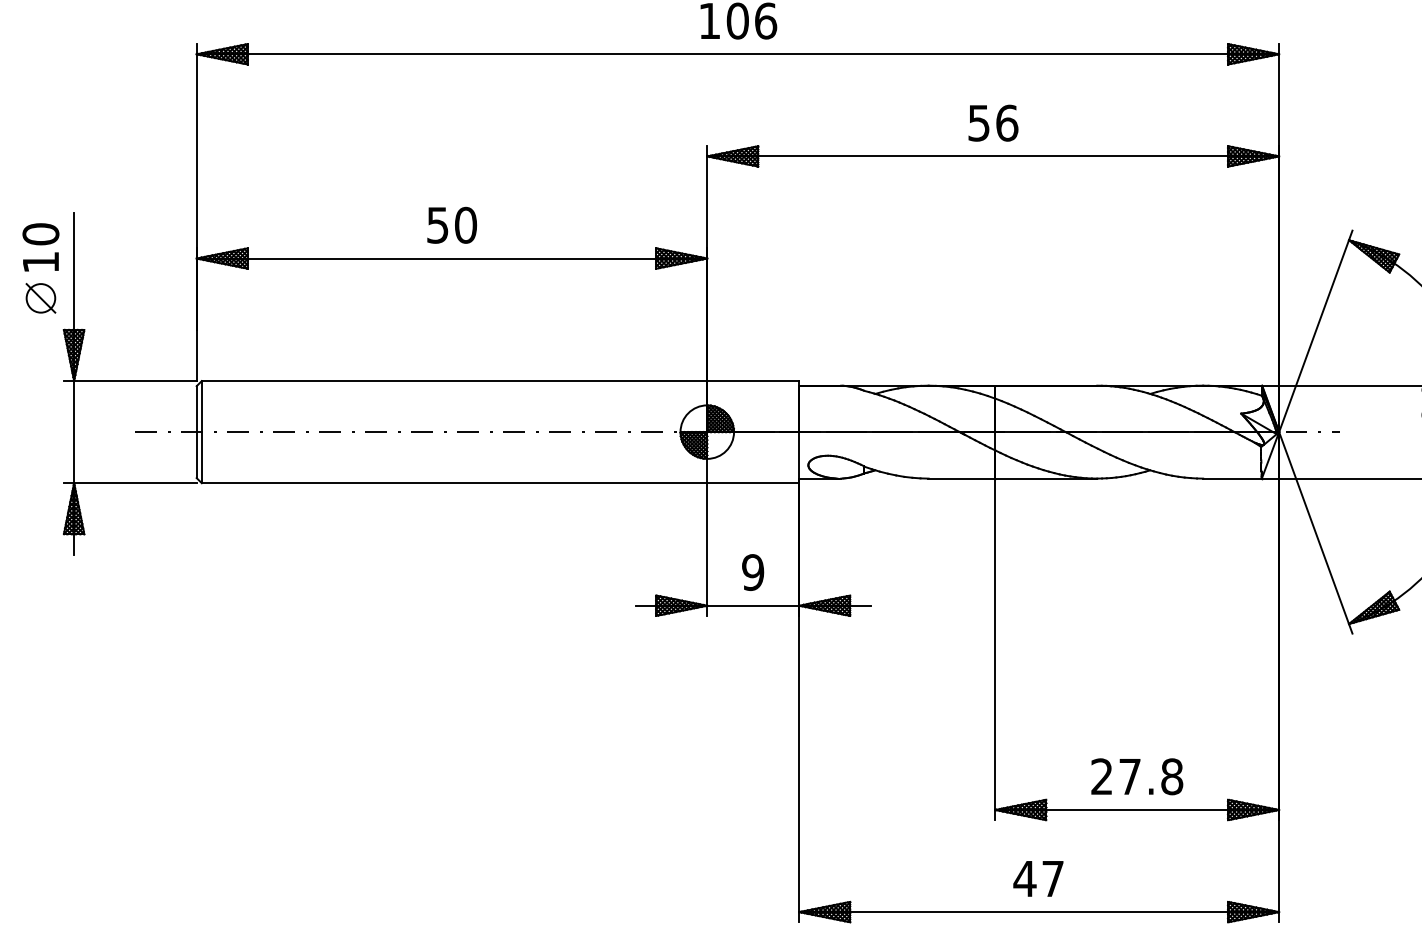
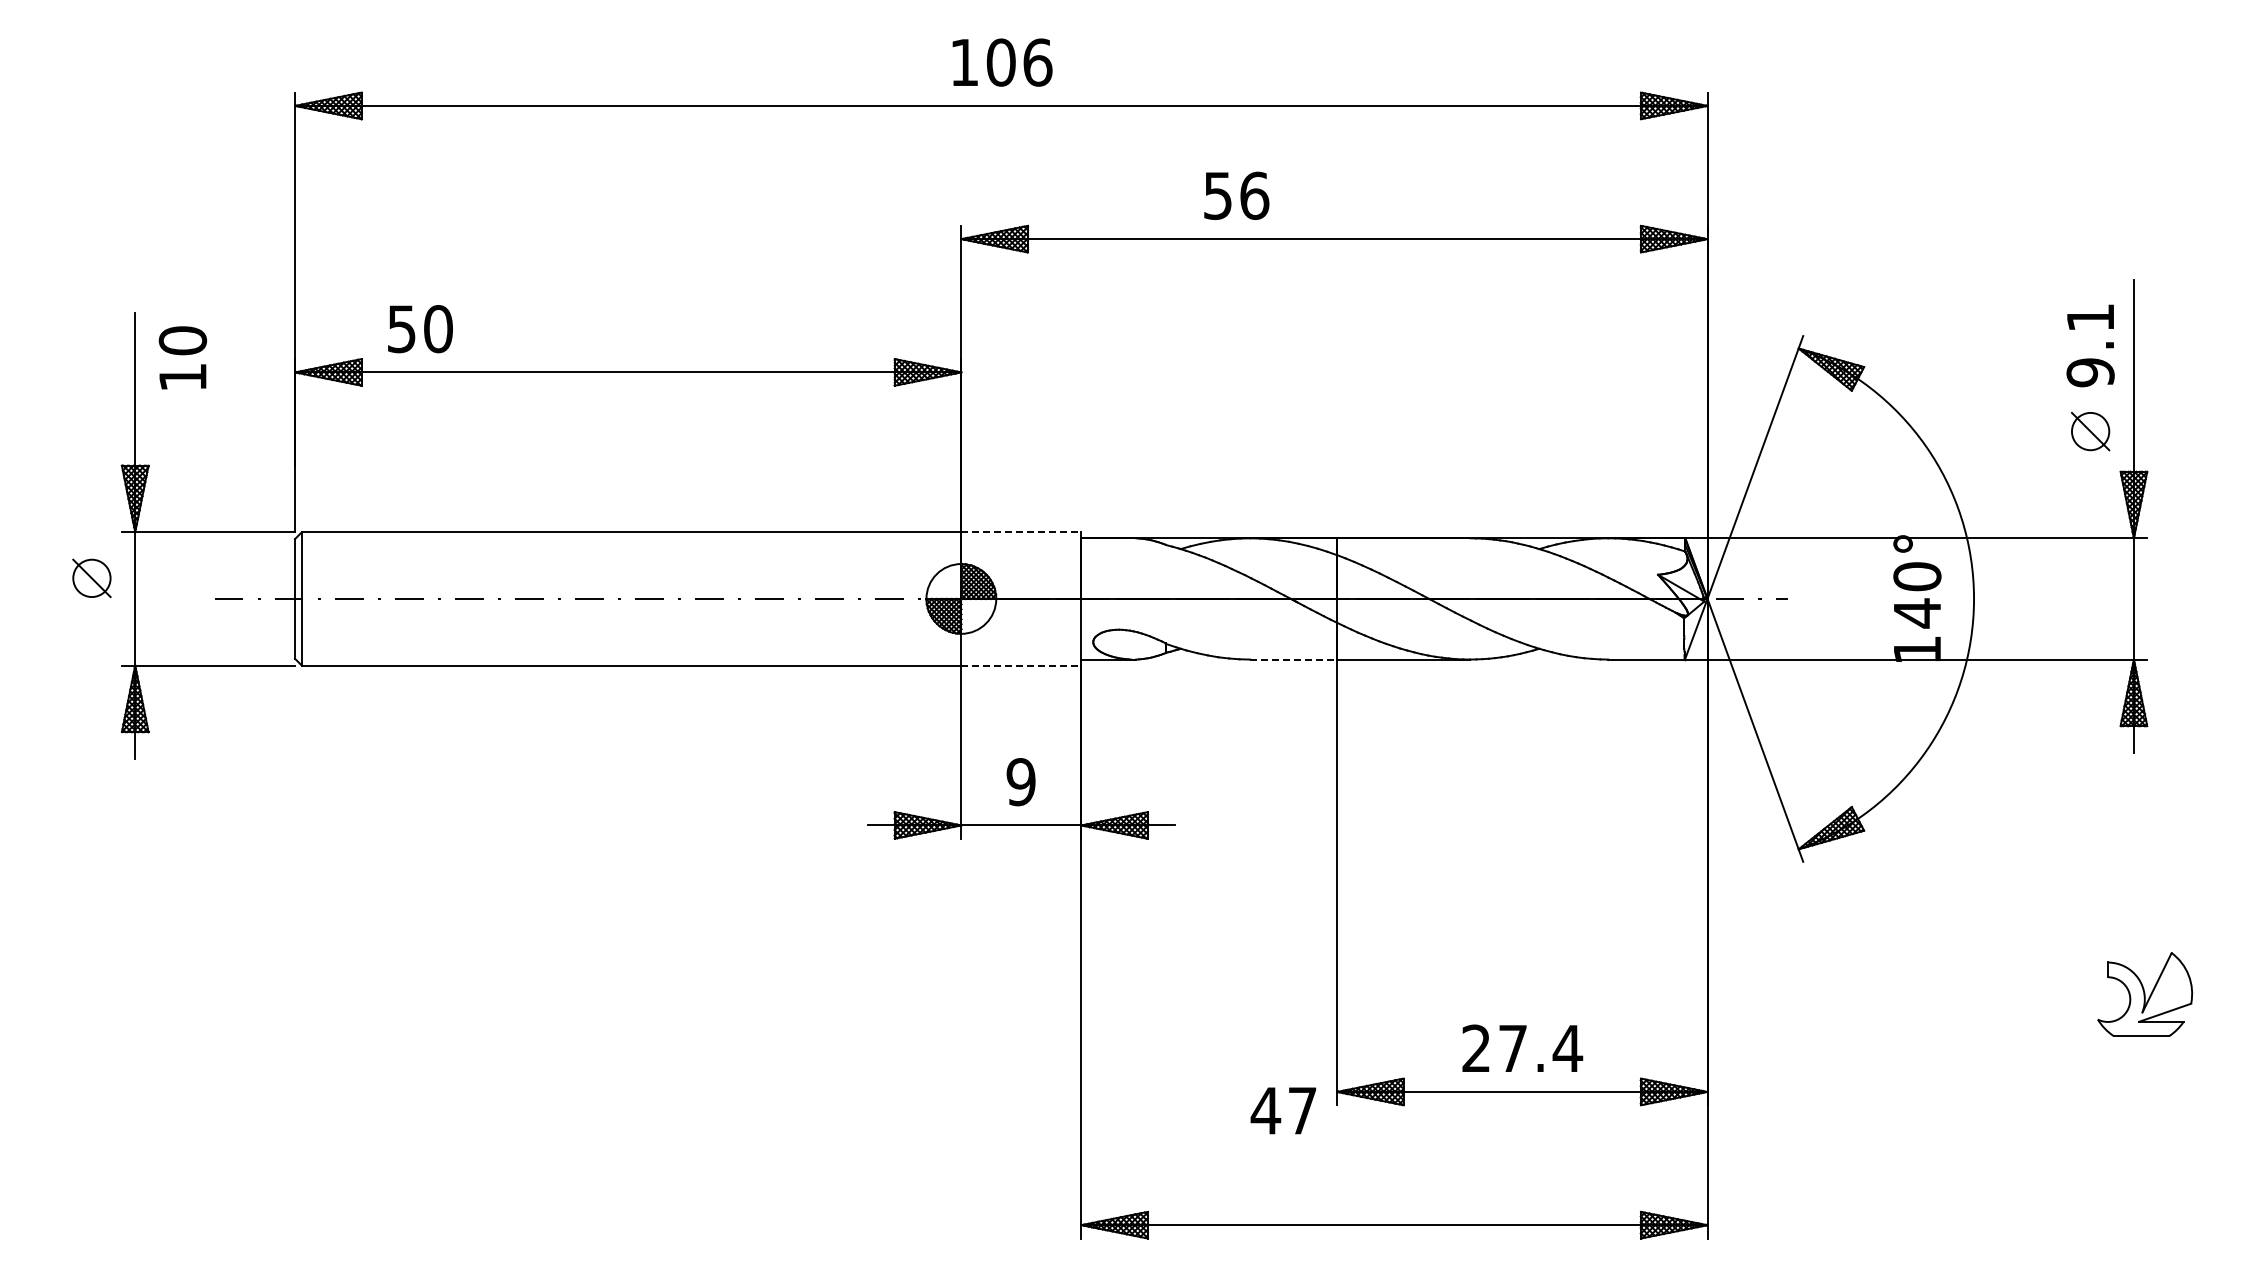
text: (993, 122) -> (1236, 195), moved
text: (452, 225) -> (420, 329), moved
text: (40, 247) -> (182, 357), moved
part: (40, 298) -> (91, 578), moved
line: (753, 381) -> (1021, 532), solid -> dashed
line: (961, 478) -> (1293, 659), solid -> dashed
line: (753, 483) -> (1021, 665), solid -> dashed
text: (1171, 776) -> (1567, 1048), 27.8 -> 27.4
text: (1038, 878) -> (1283, 1110), moved

